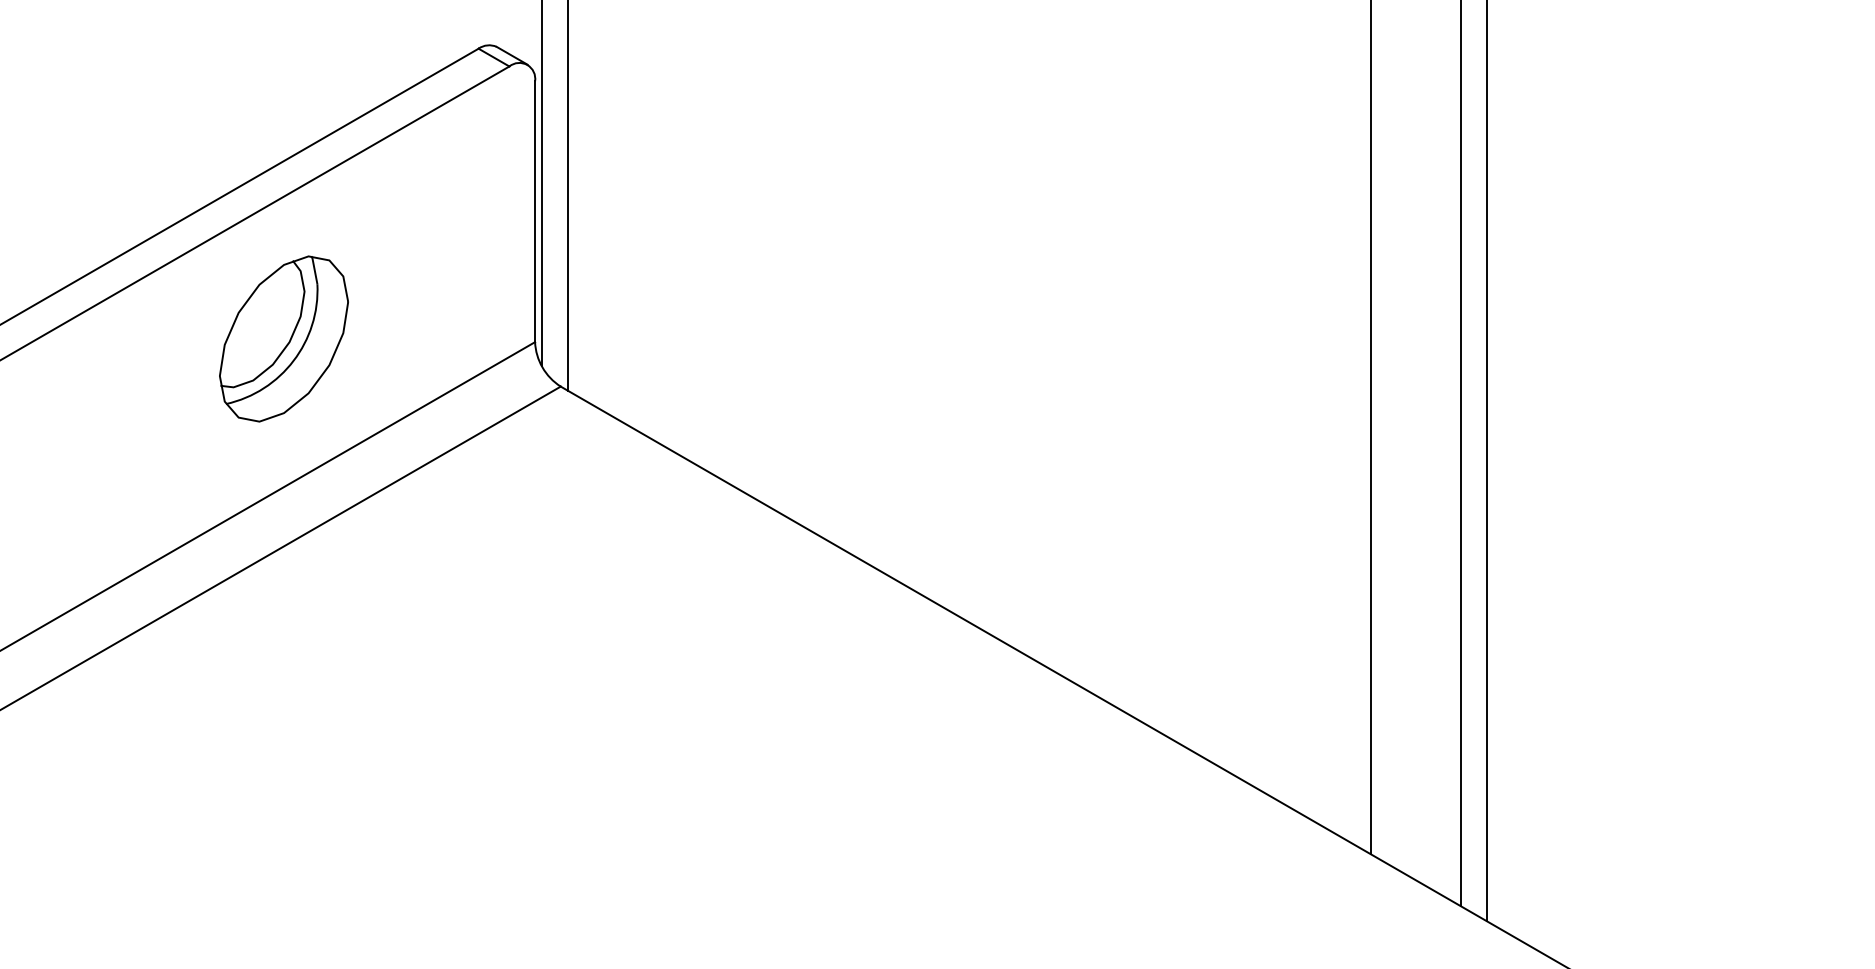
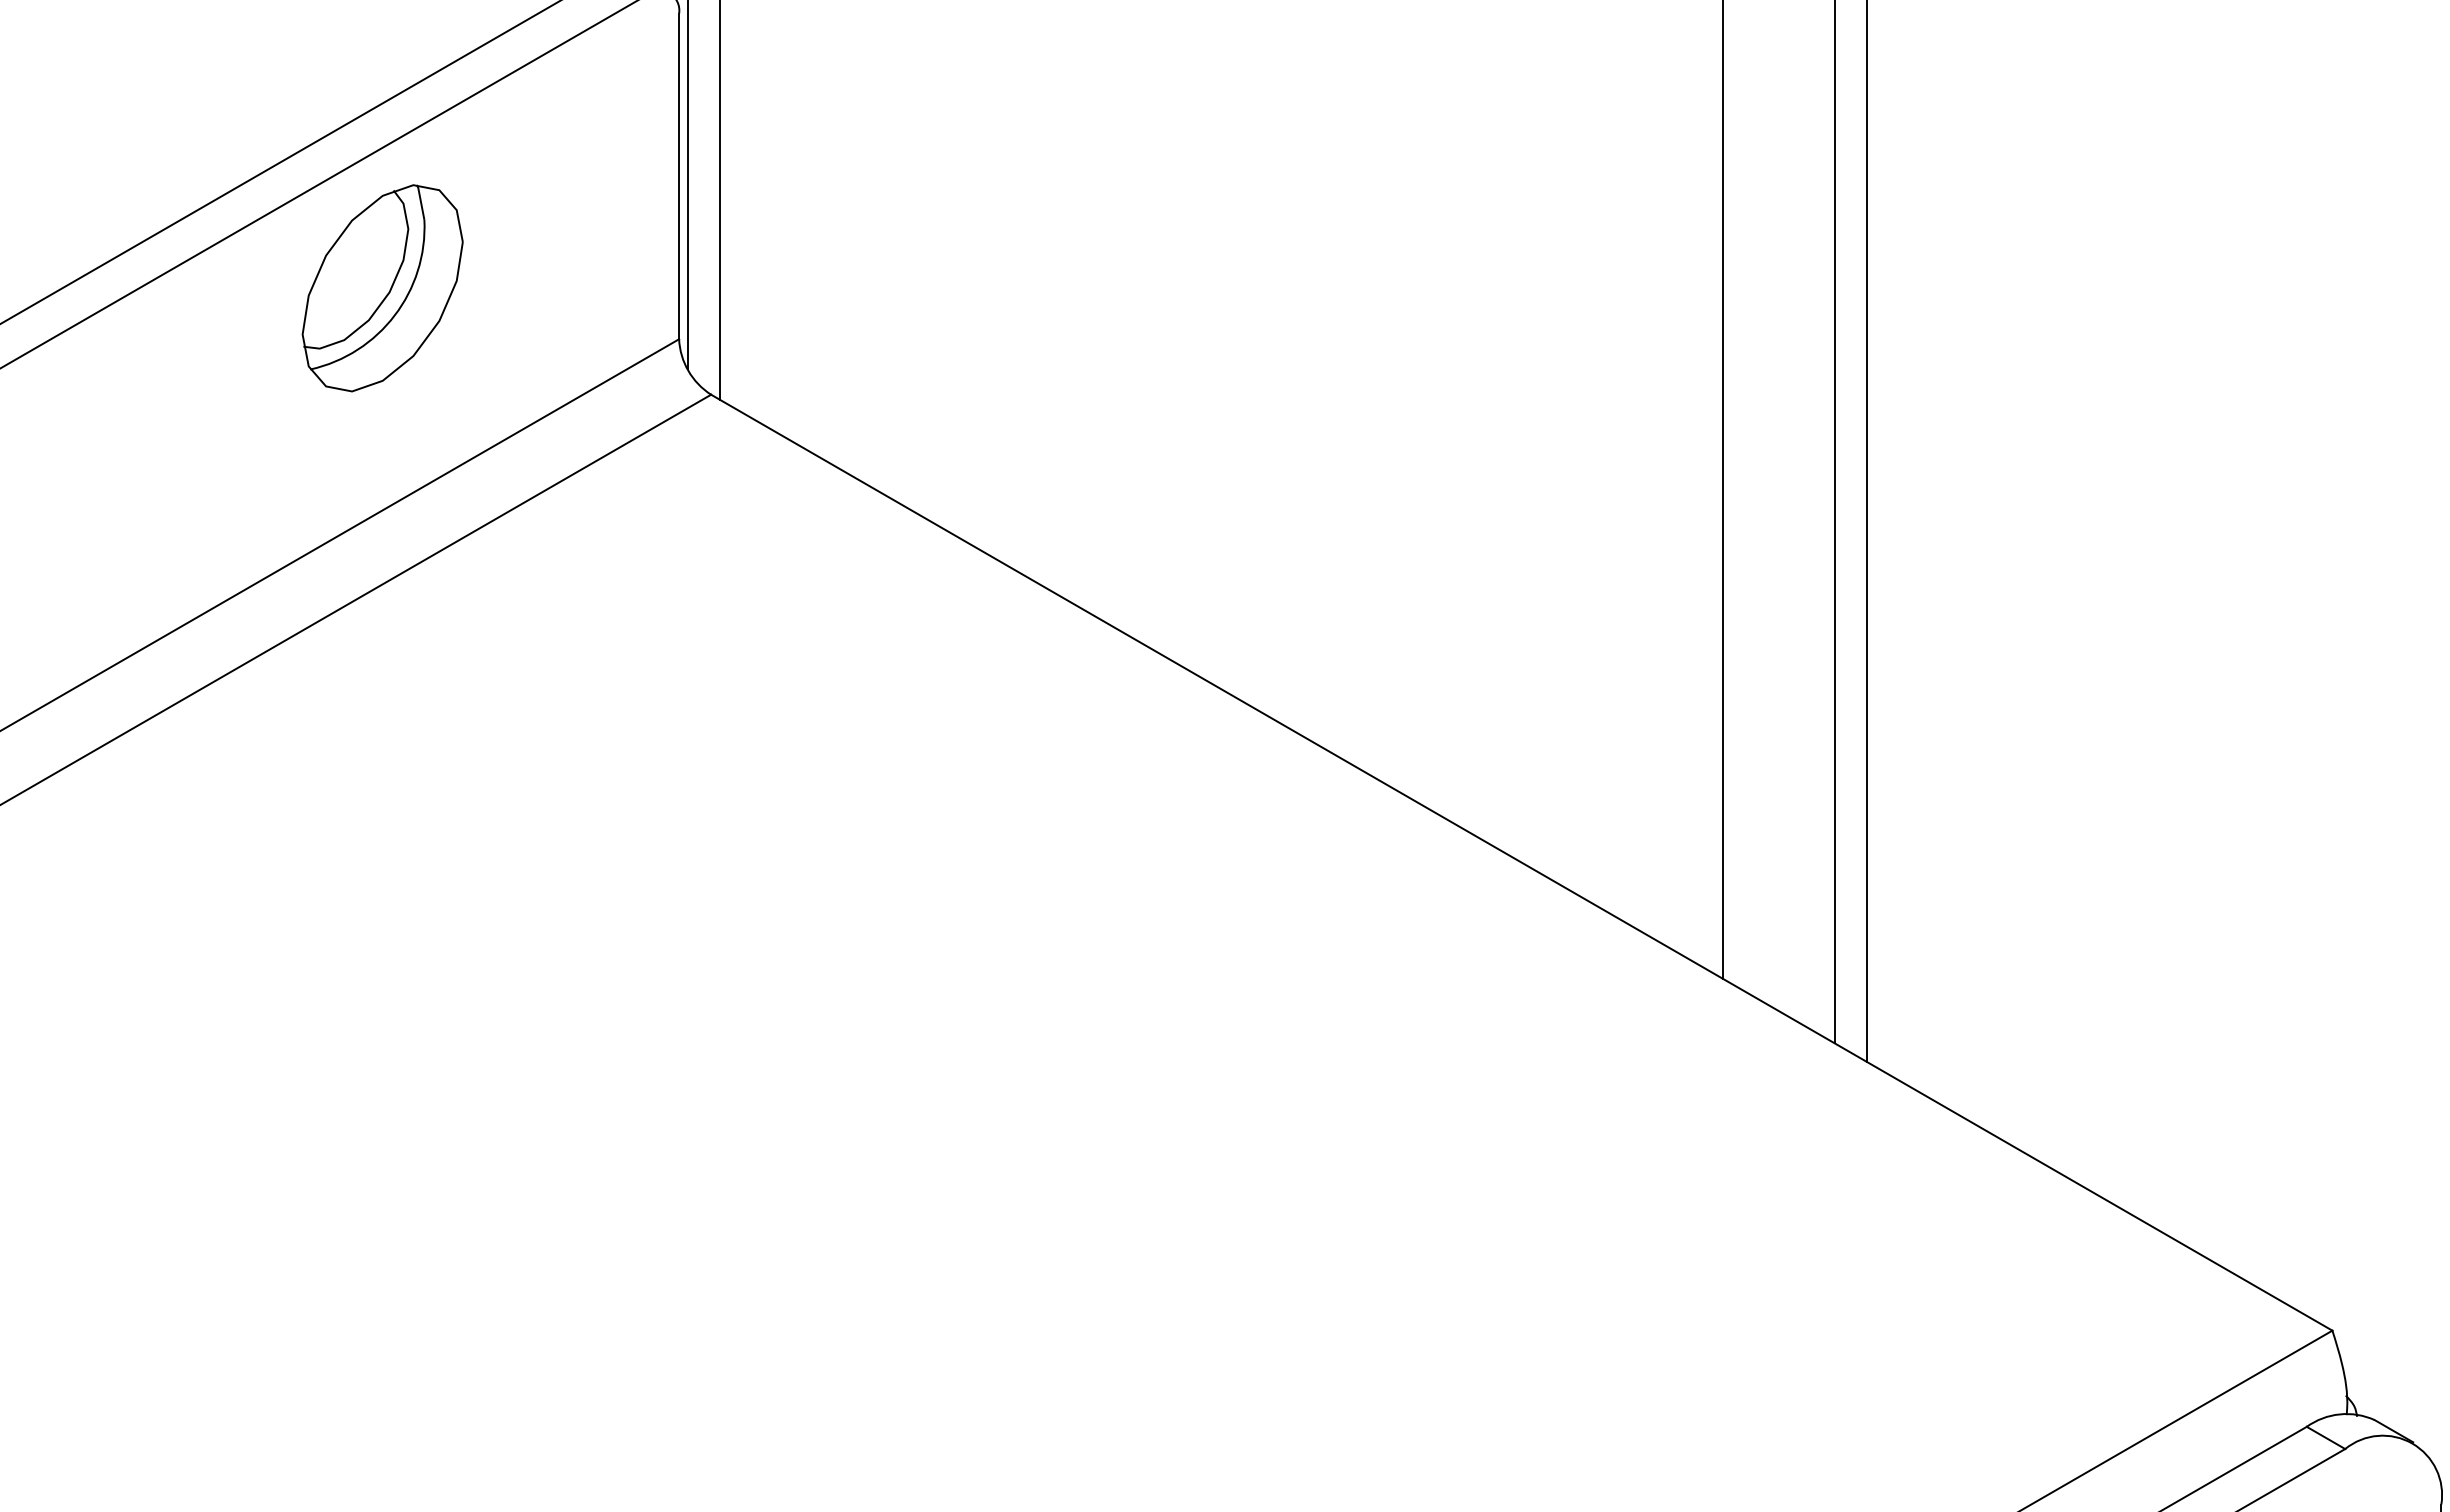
part: (283, 339) -> (382, 288), moved

